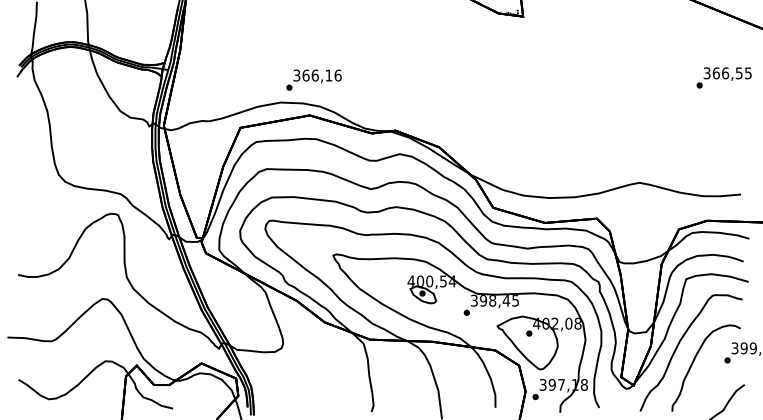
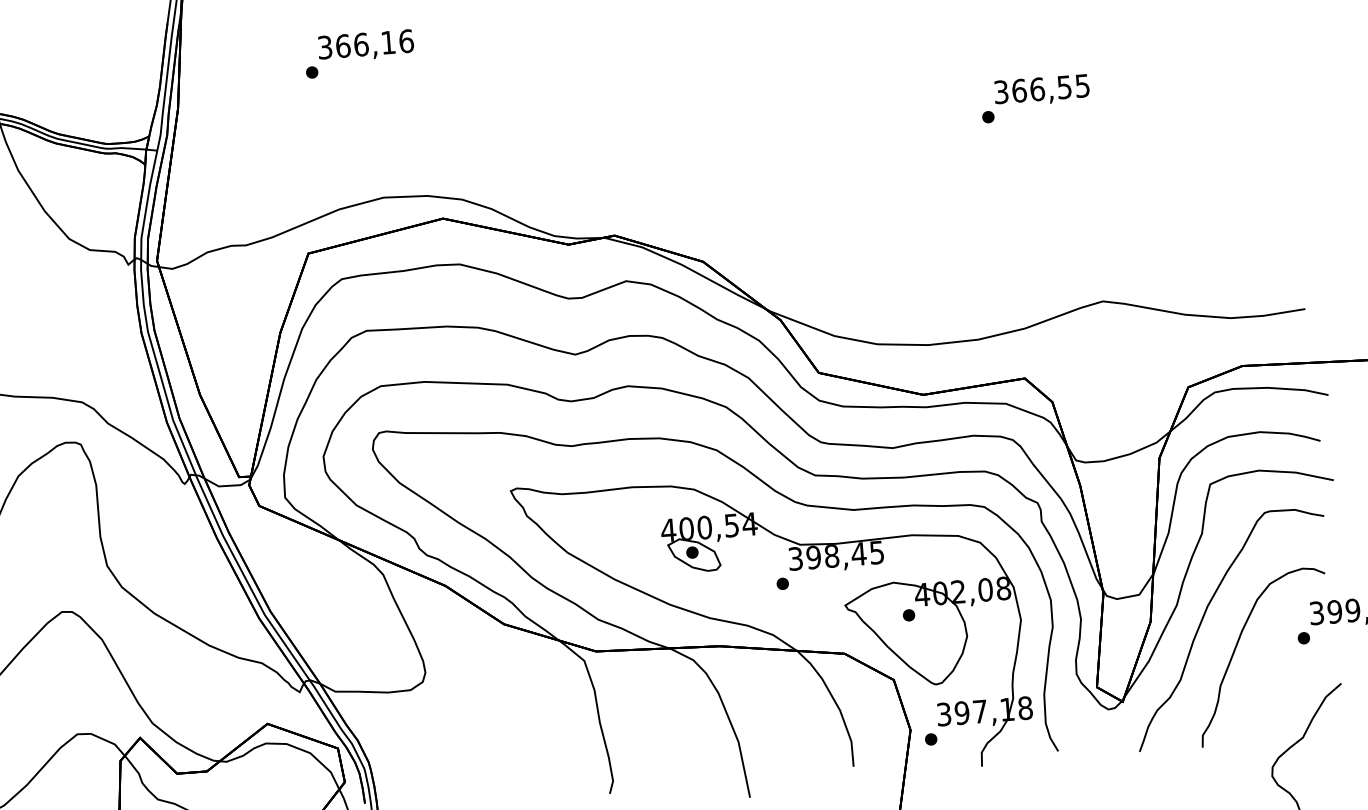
text: (723, 77) -> (1034, 97), moved
text: (313, 79) -> (358, 52), moved

